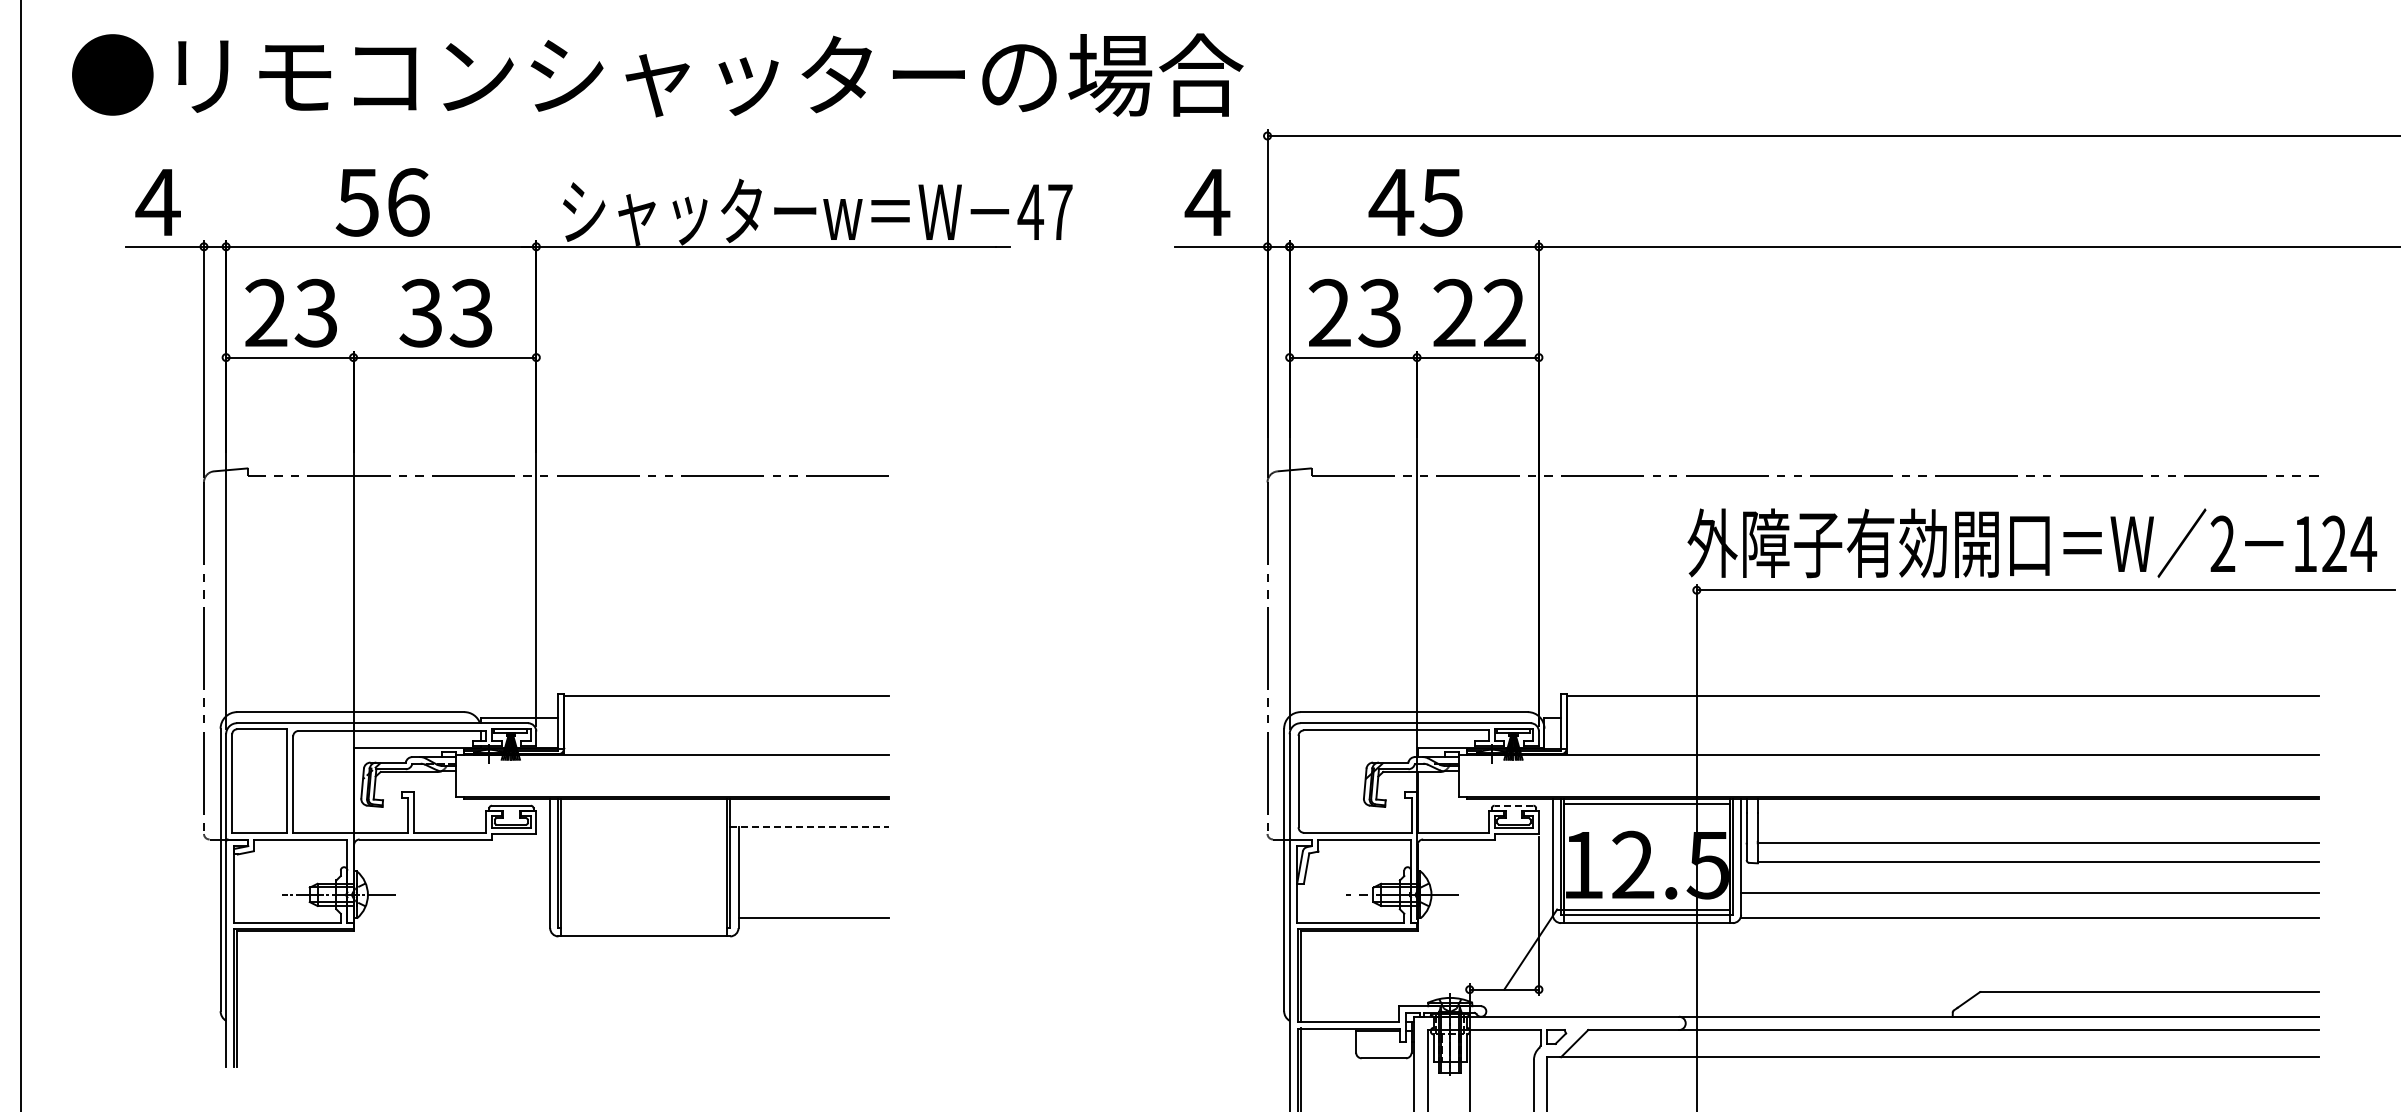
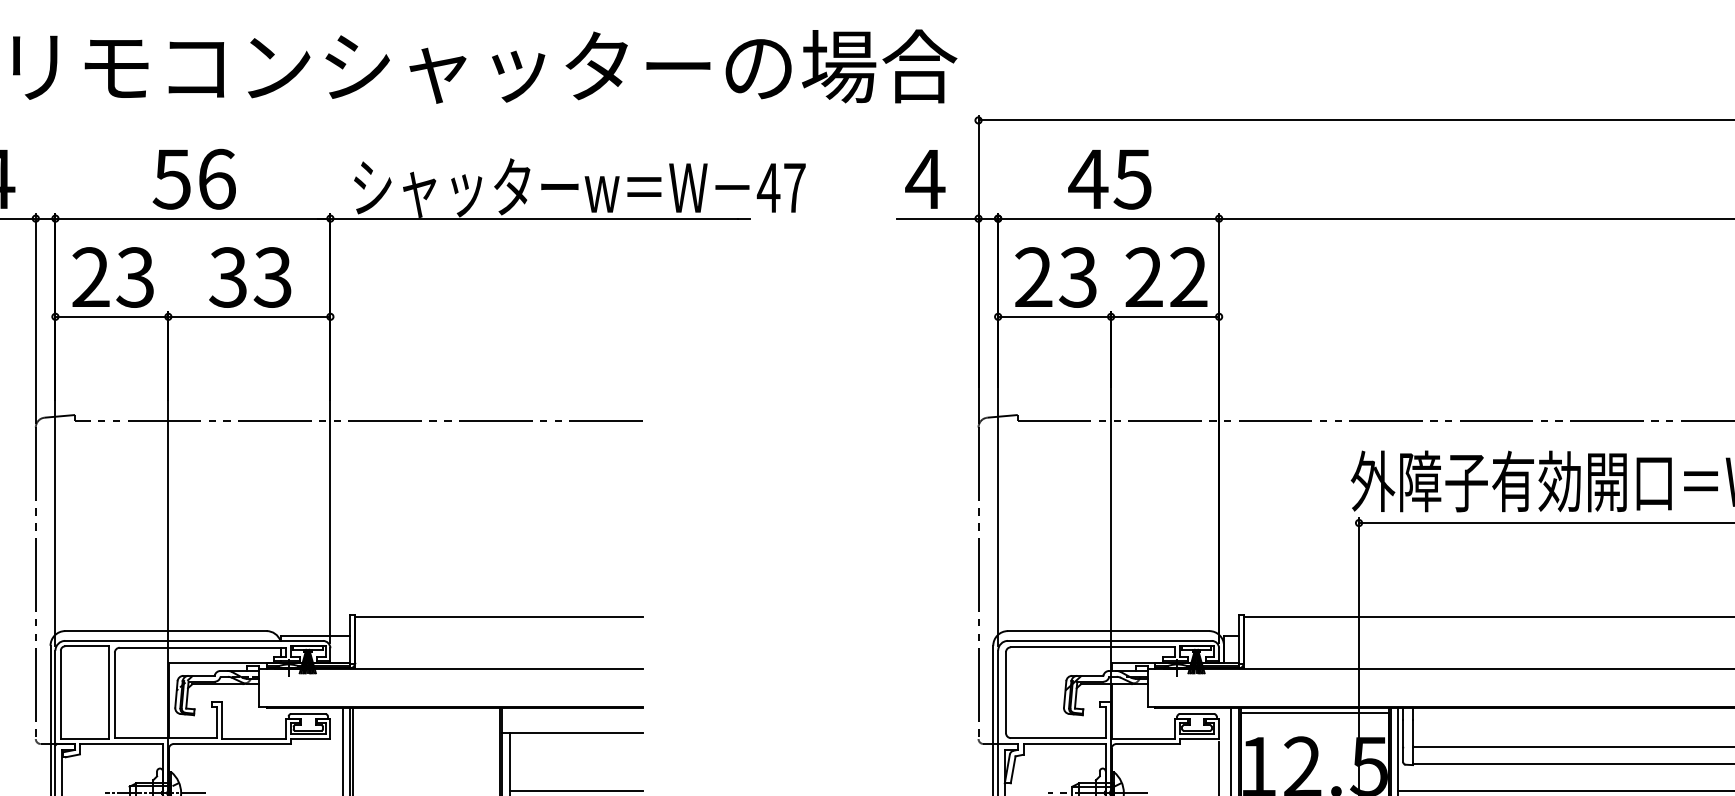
line: (1513, 805) -> (1196, 713), dashed -> solid
line: (810, 827) -> (573, 733), dashed -> solid
line: (813, 892) -> (576, 790), added

